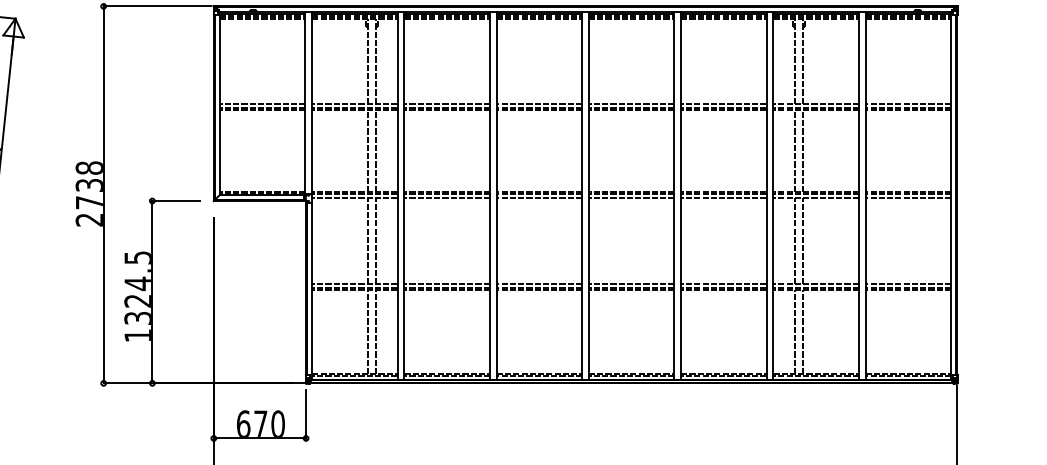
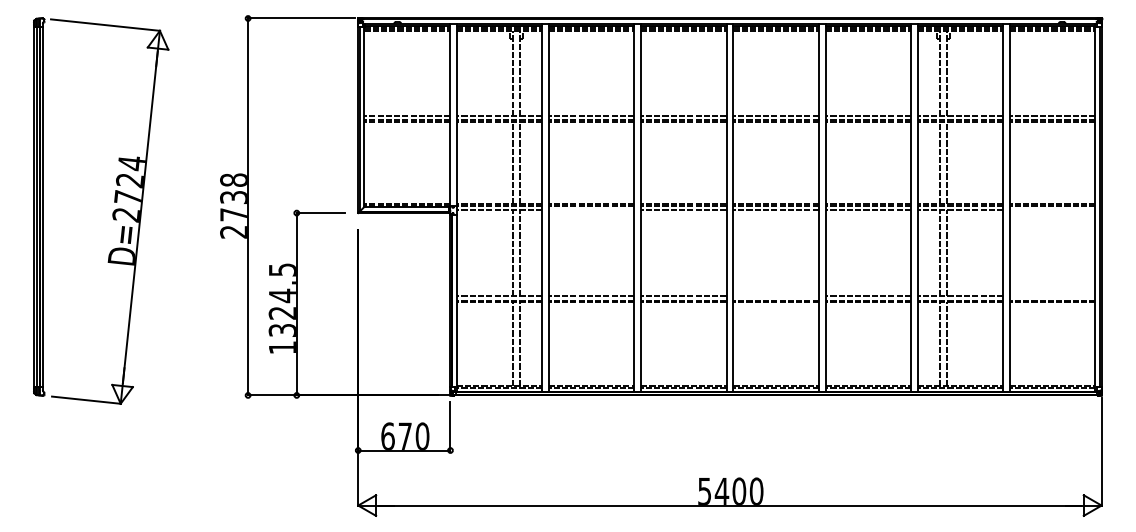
line: (447, 198) -> (591, 210), removed
line: (908, 198) -> (1052, 210), removed
line: (631, 284) -> (775, 296), removed
line: (908, 284) -> (1052, 296), removed

